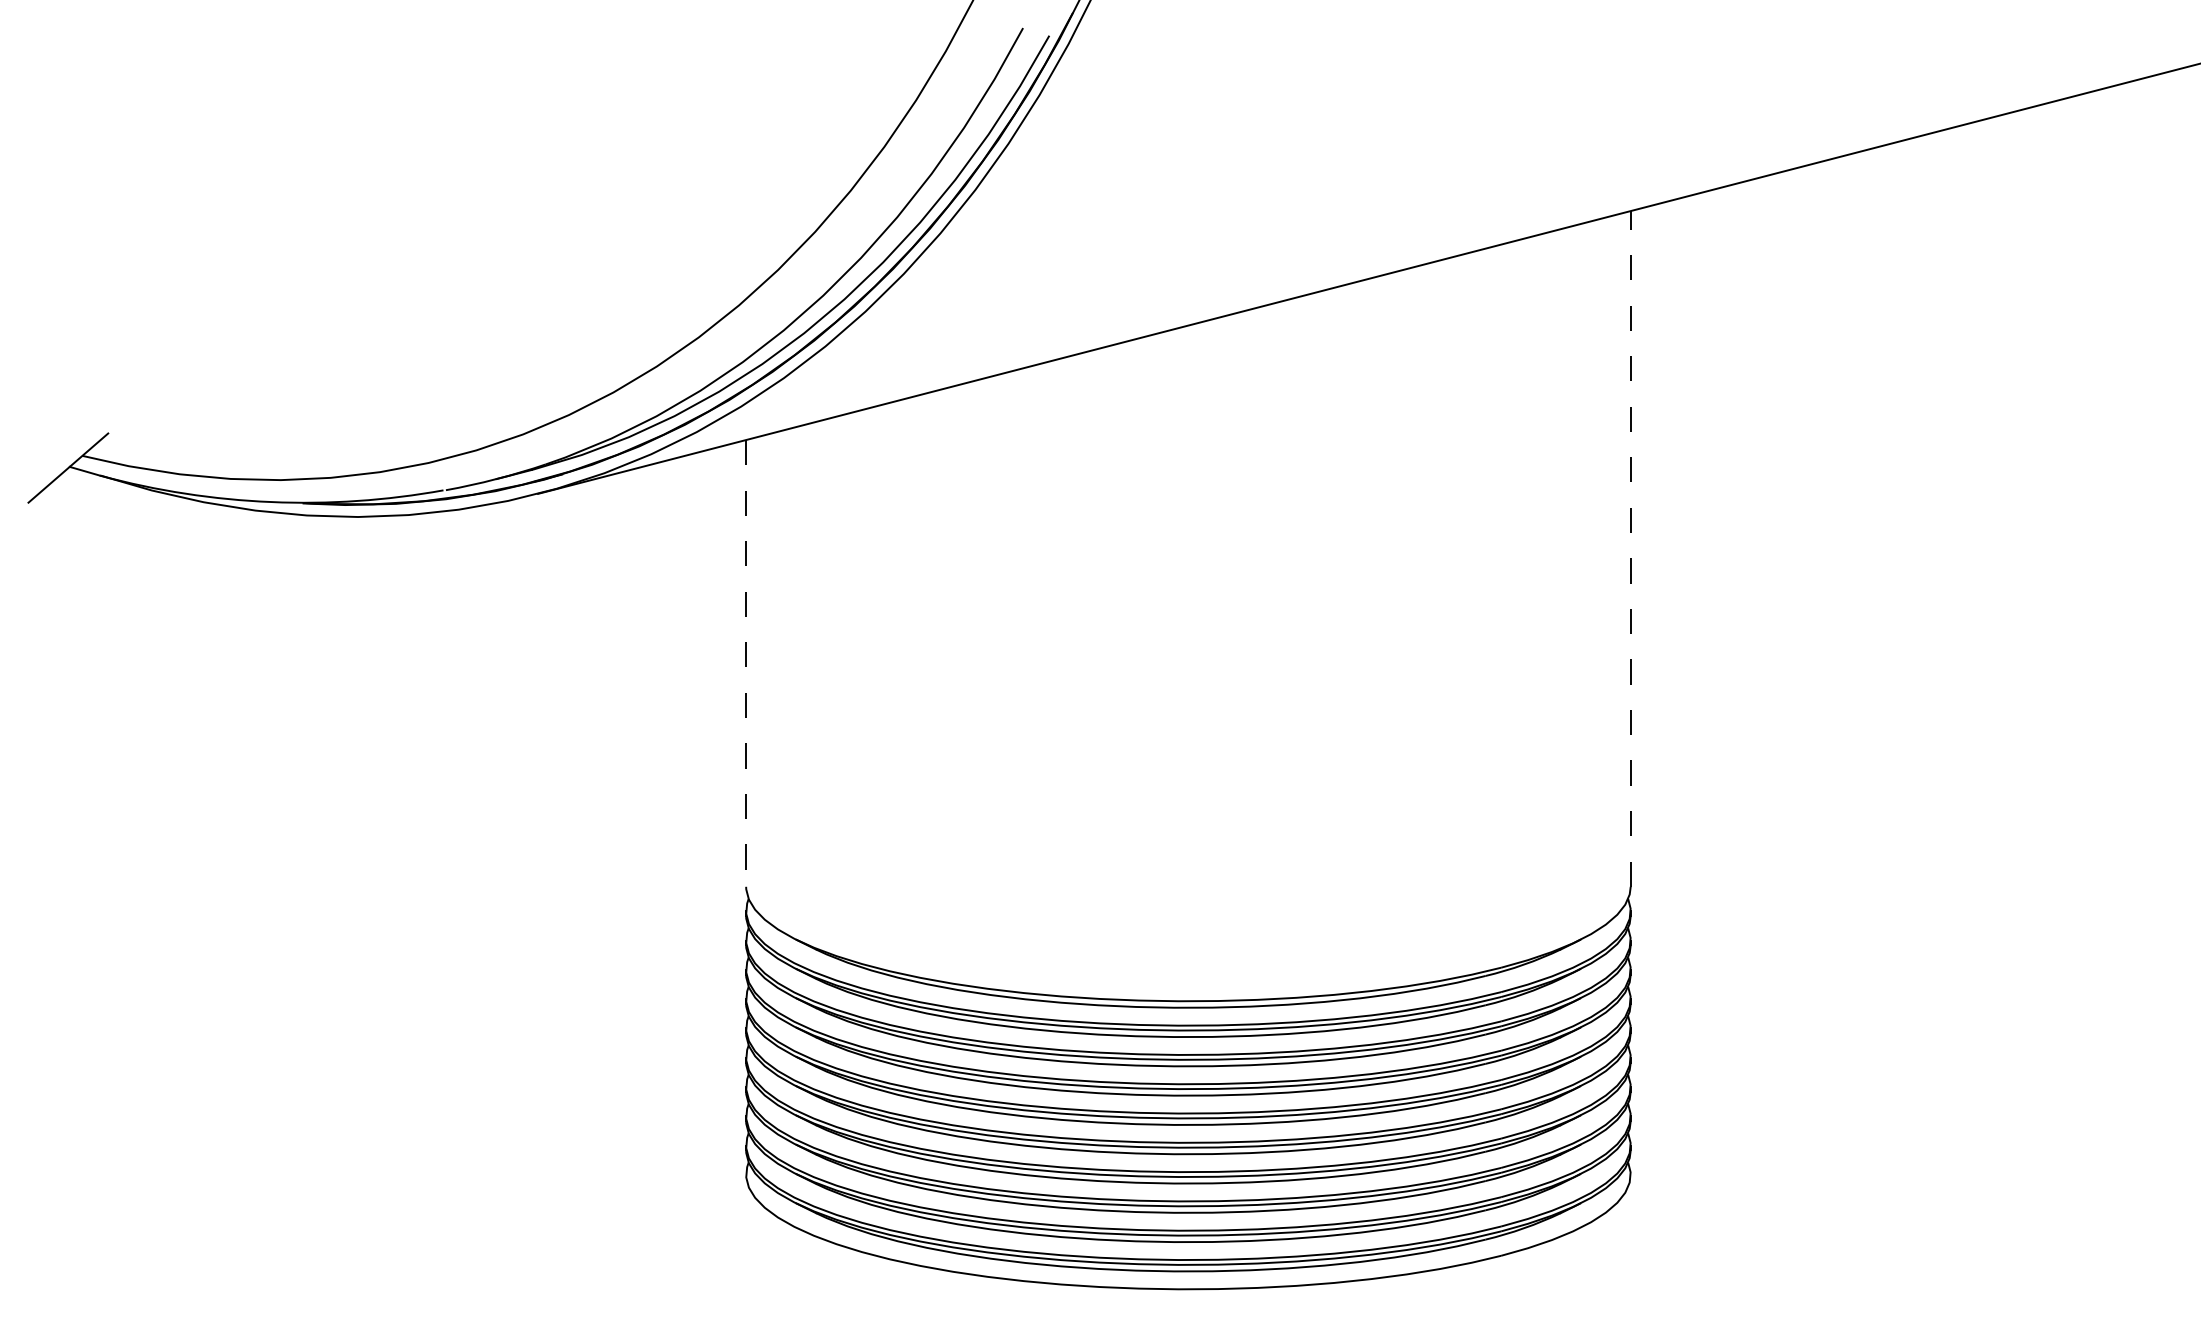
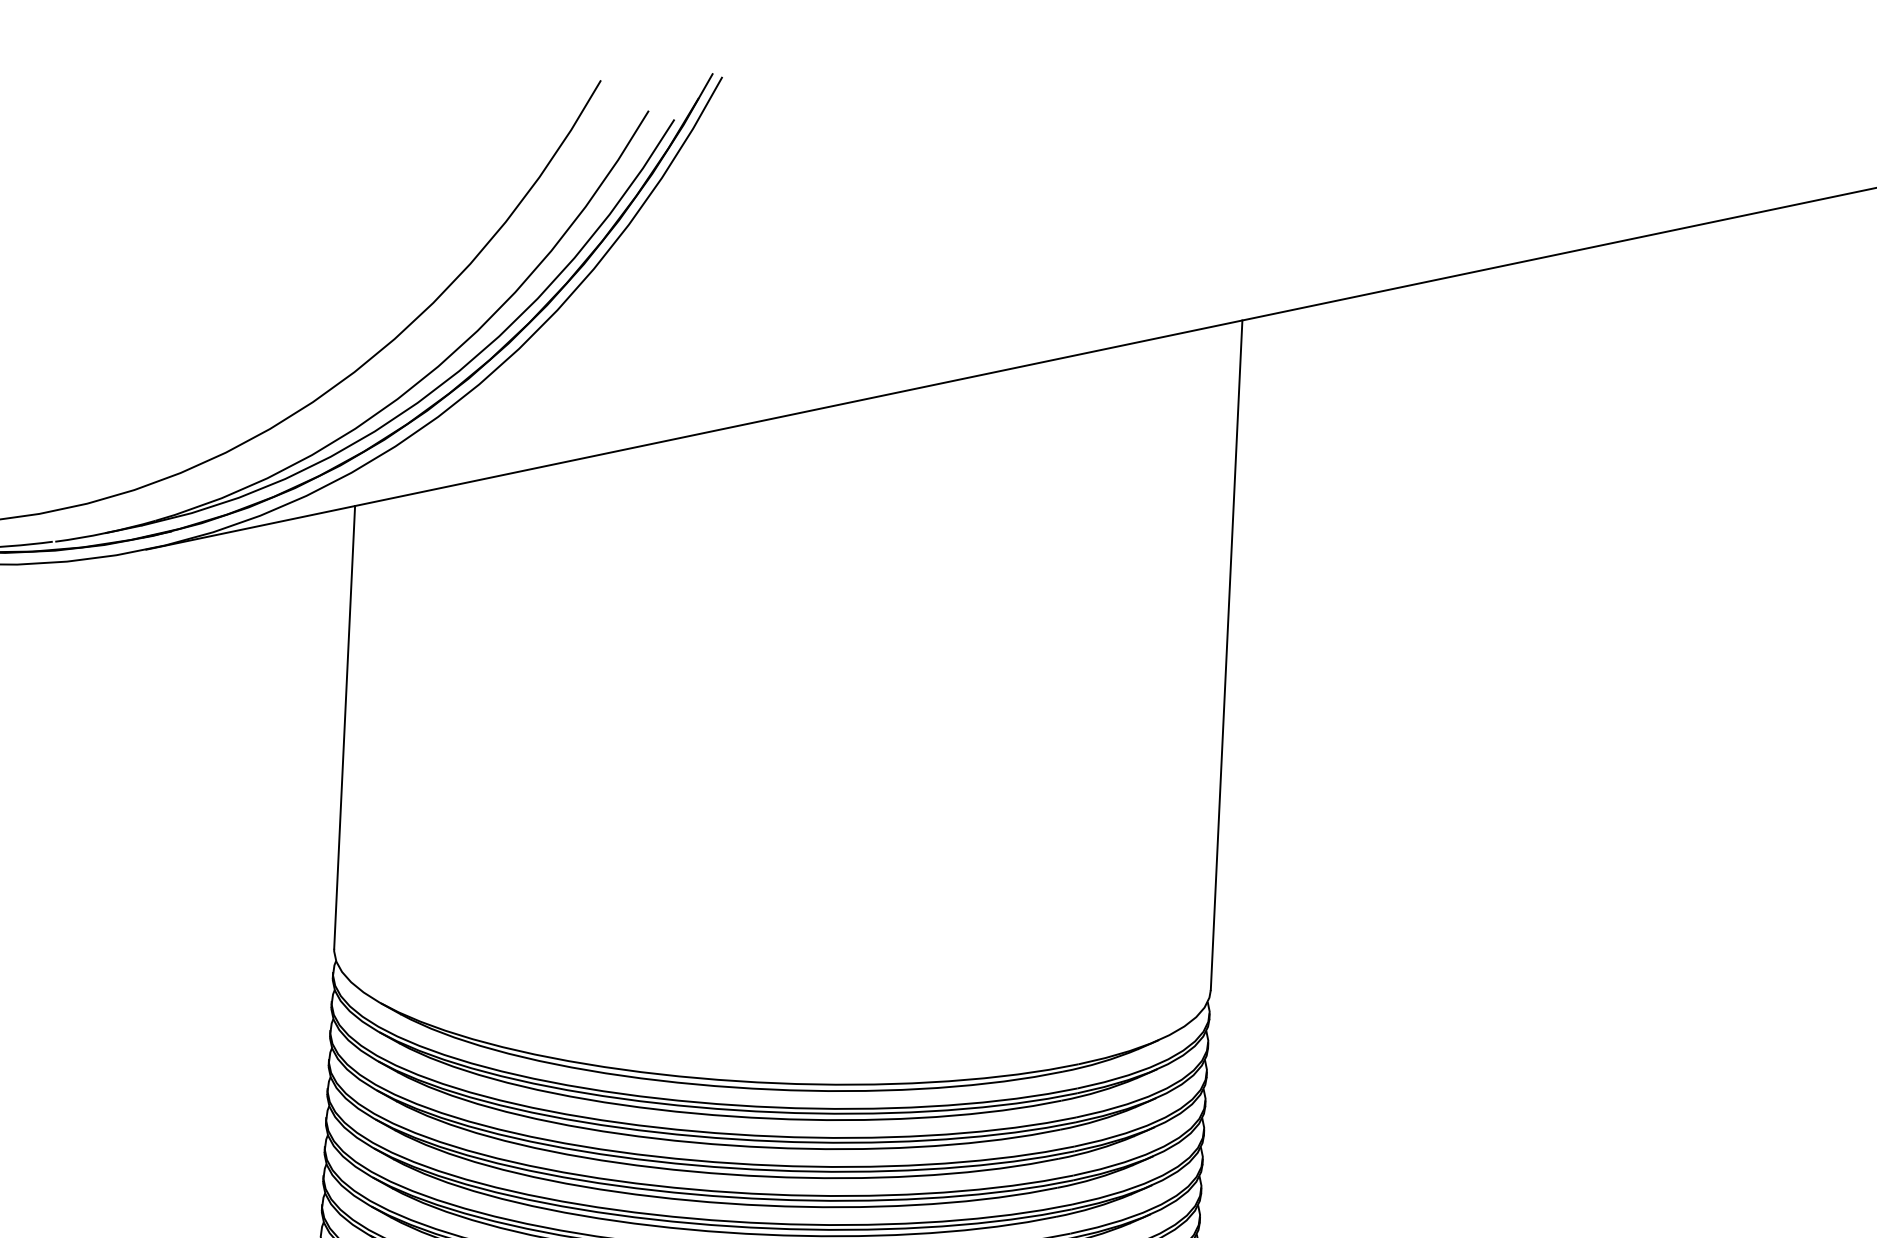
line: (1630, 548) -> (1226, 654), dashed -> solid
line: (746, 663) -> (344, 727), dashed -> solid

